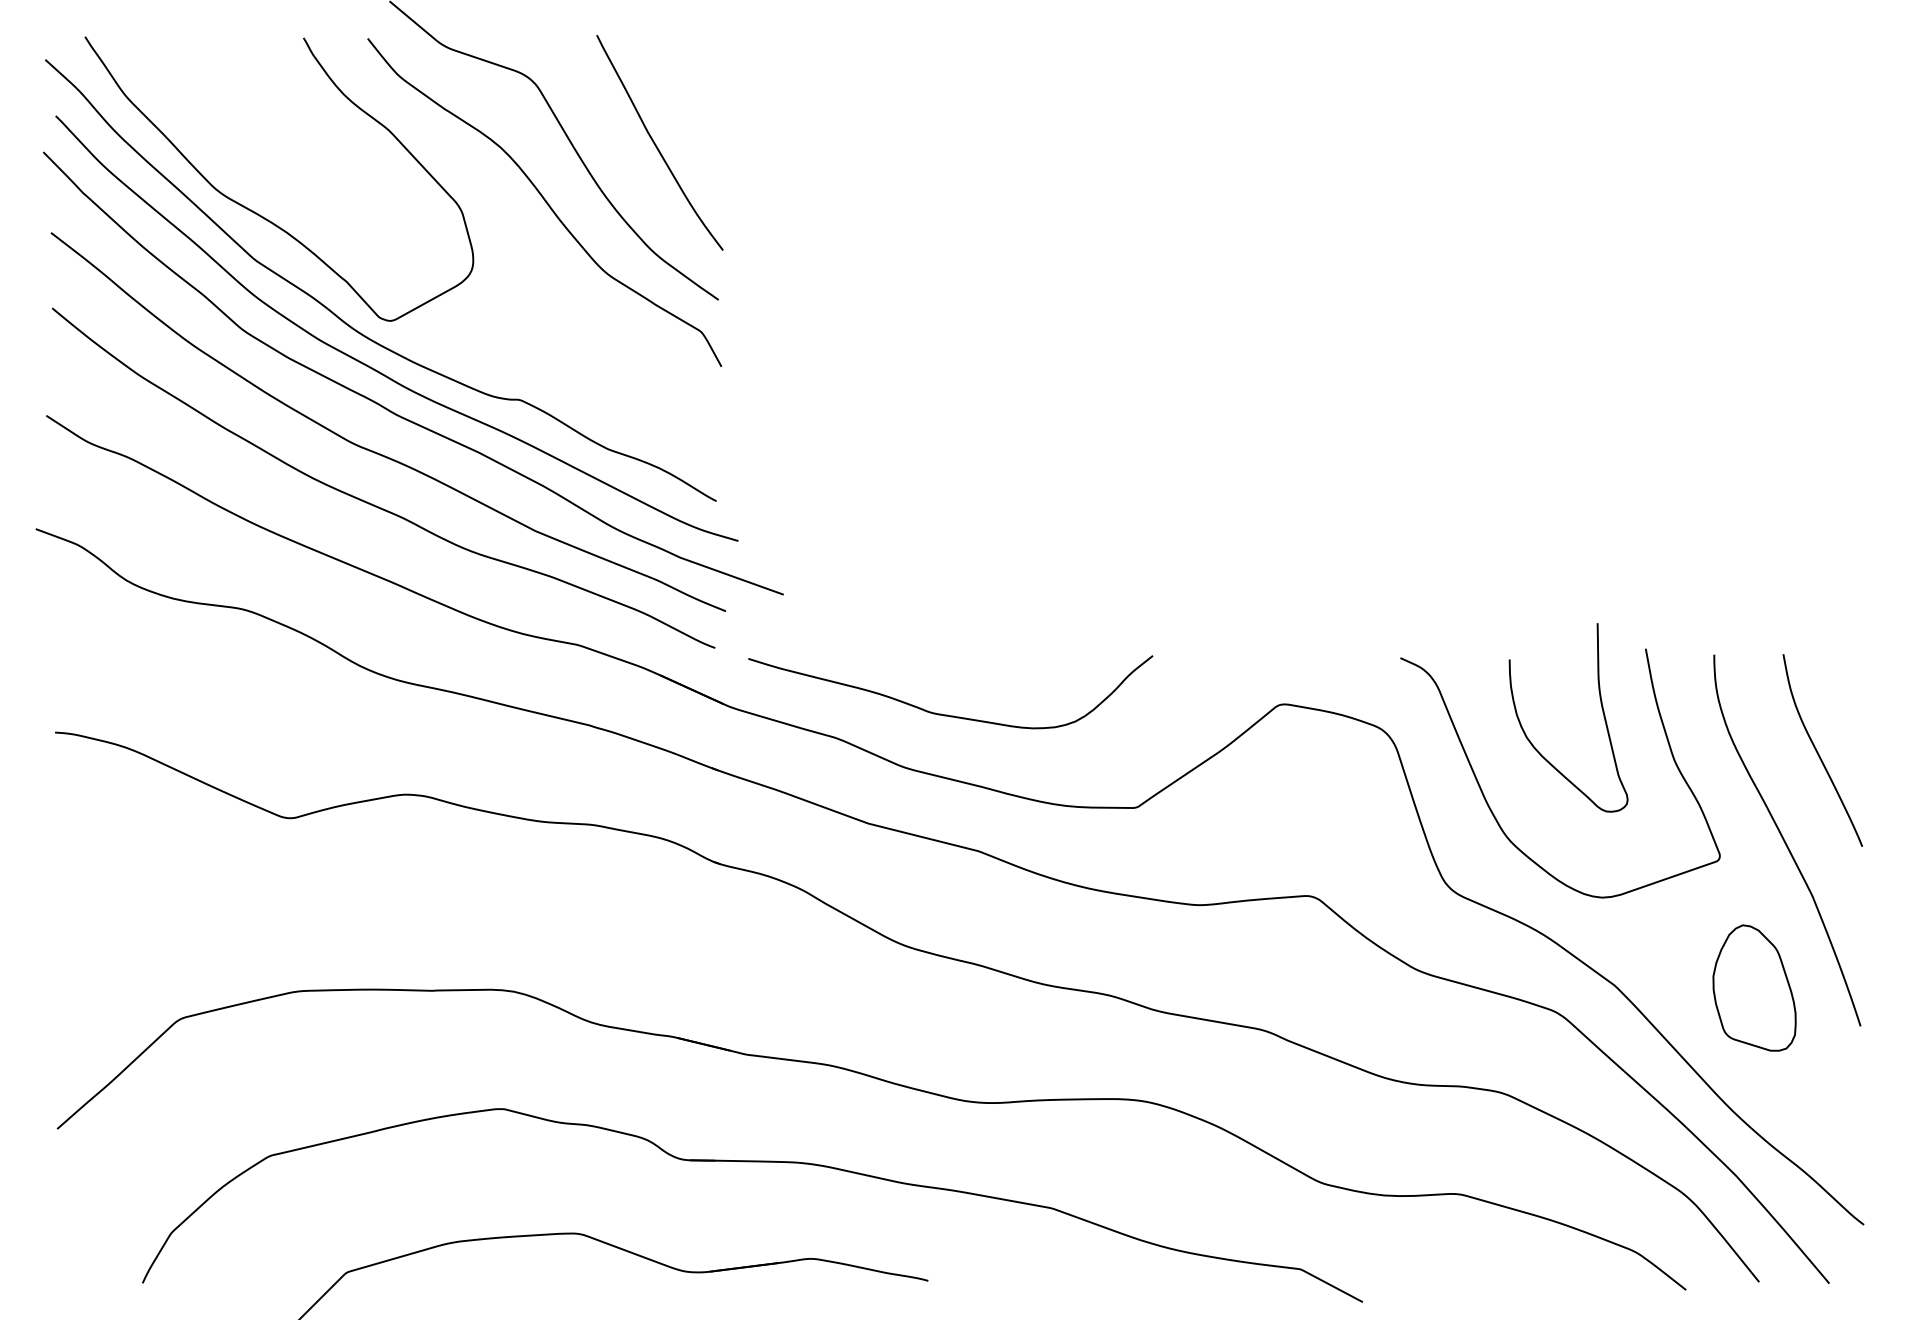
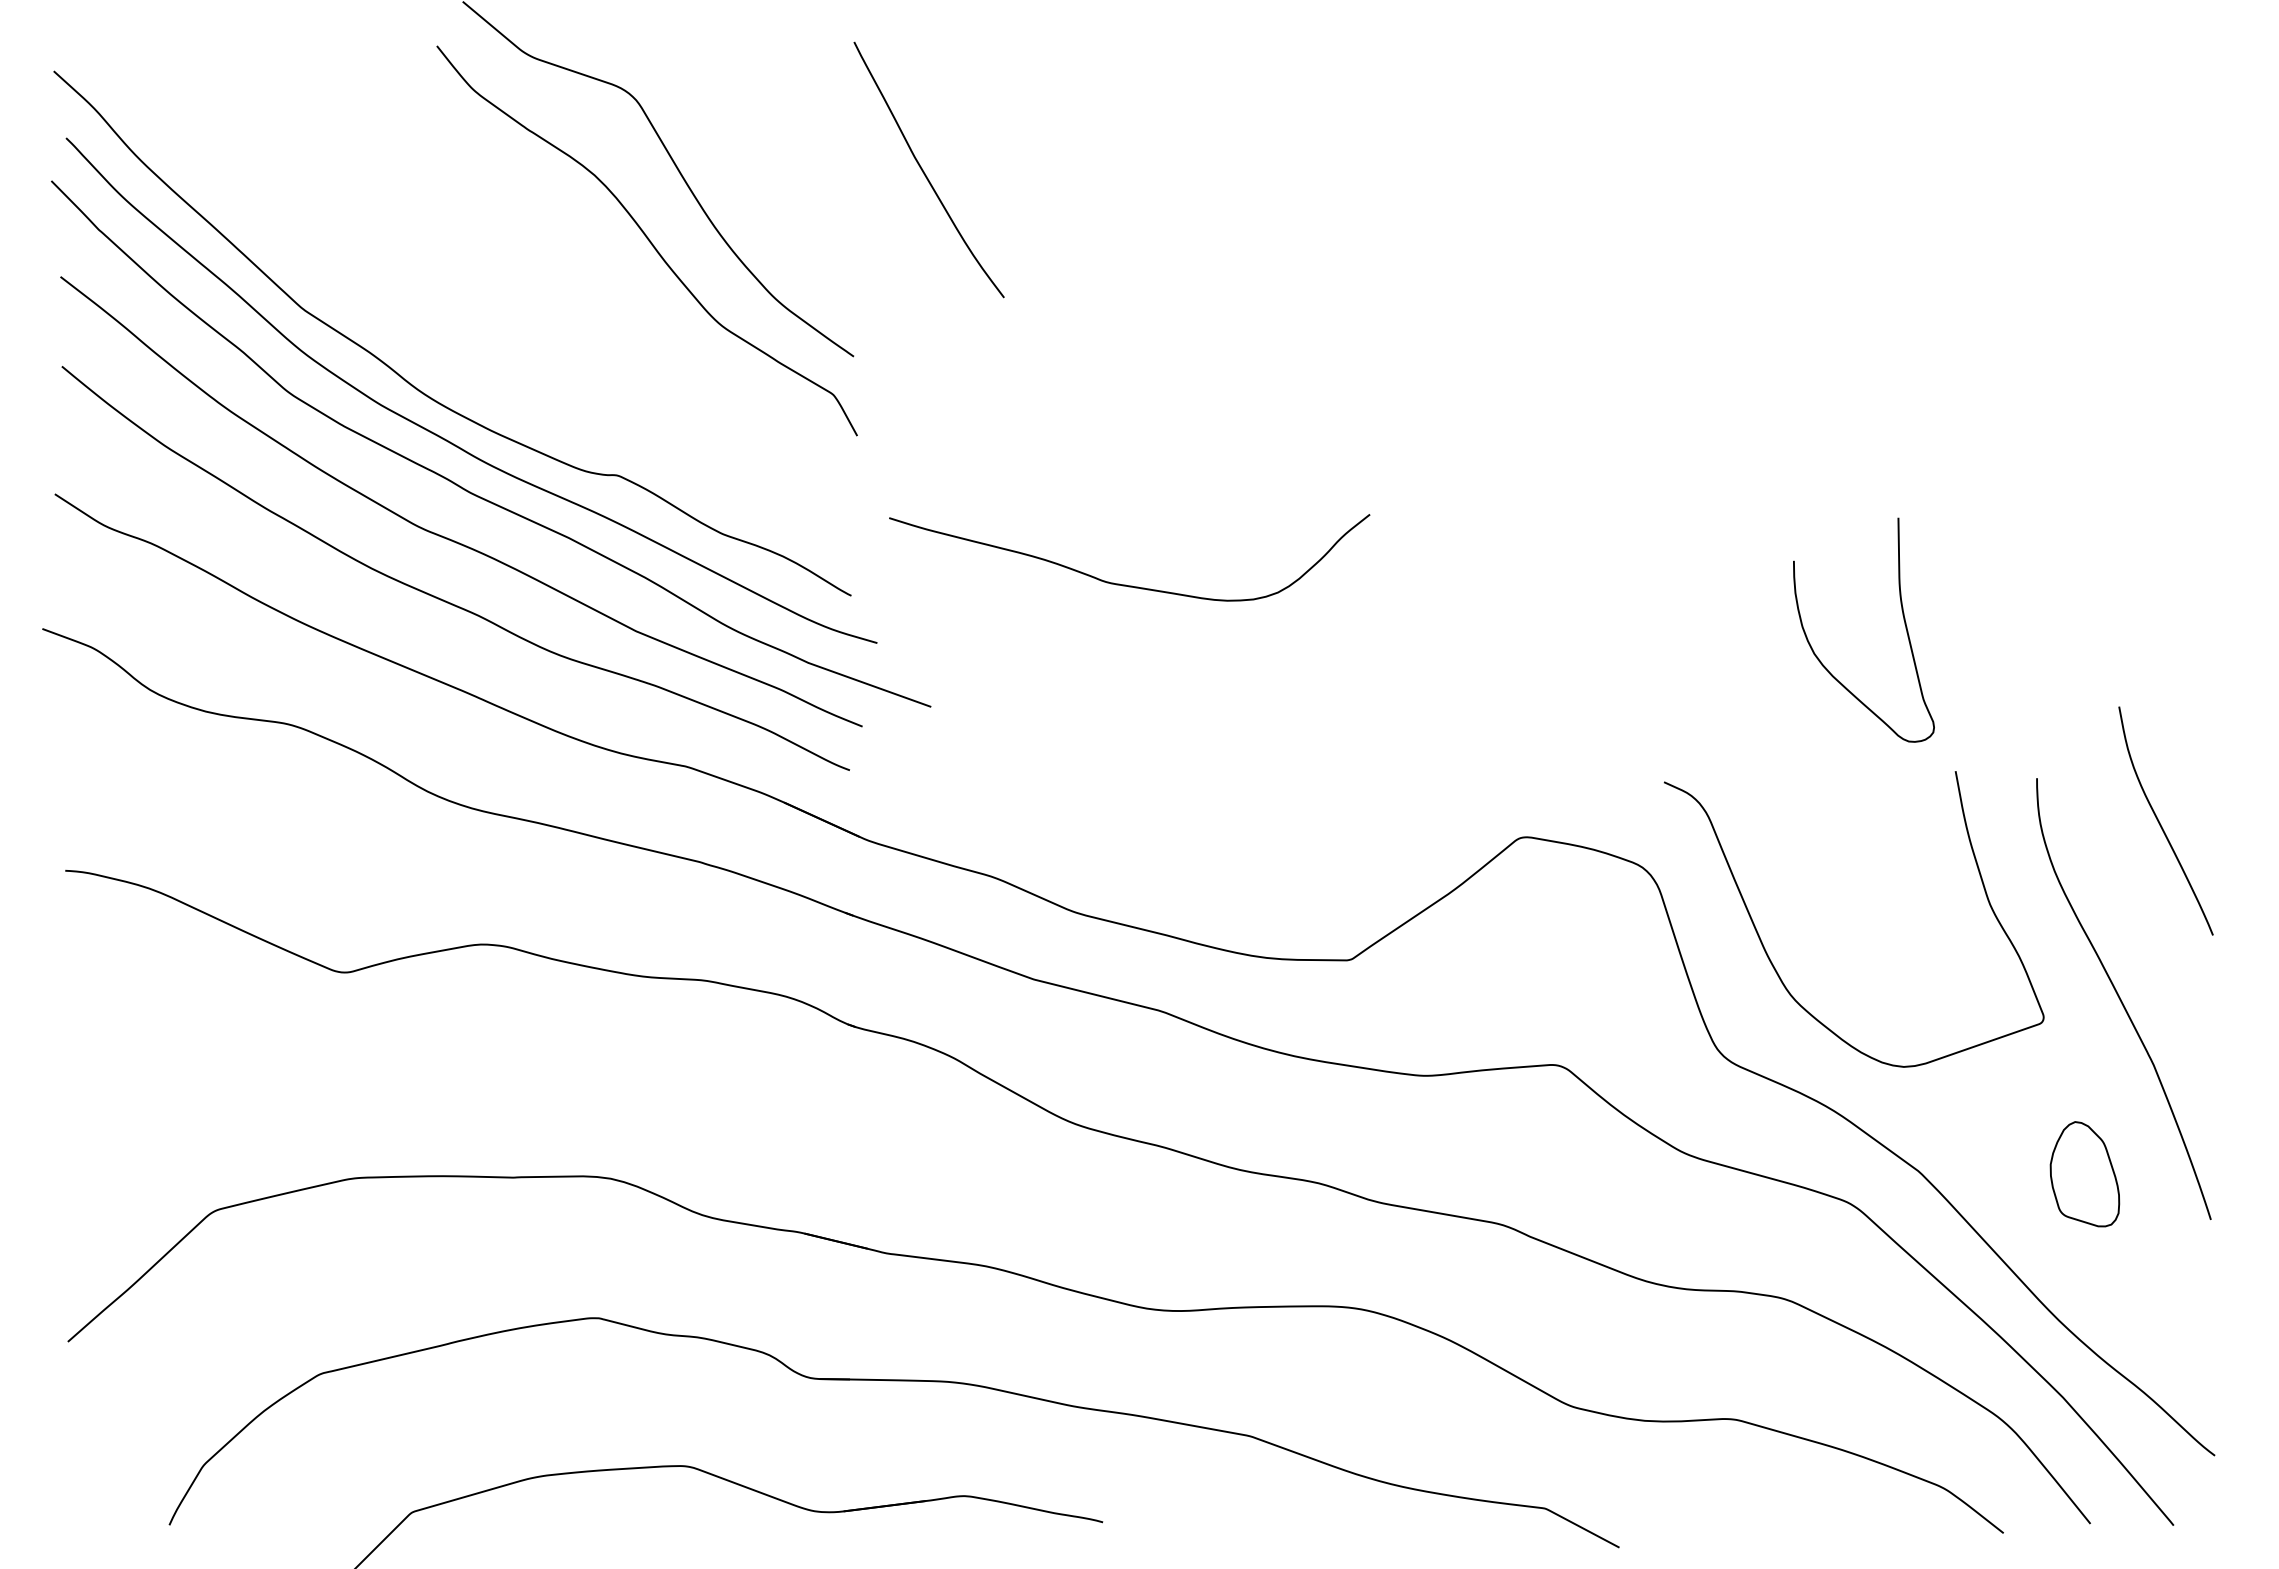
curve: (656, 144) -> (924, 171), moved
curve: (260, 214) -> (309, 255), removed
curve: (1601, 709) -> (1903, 620), moved
curve: (947, 714) -> (1125, 584), moved
curve: (1818, 751) -> (2160, 822), moved
part: (1754, 987) -> (2084, 1173), size x0.7

